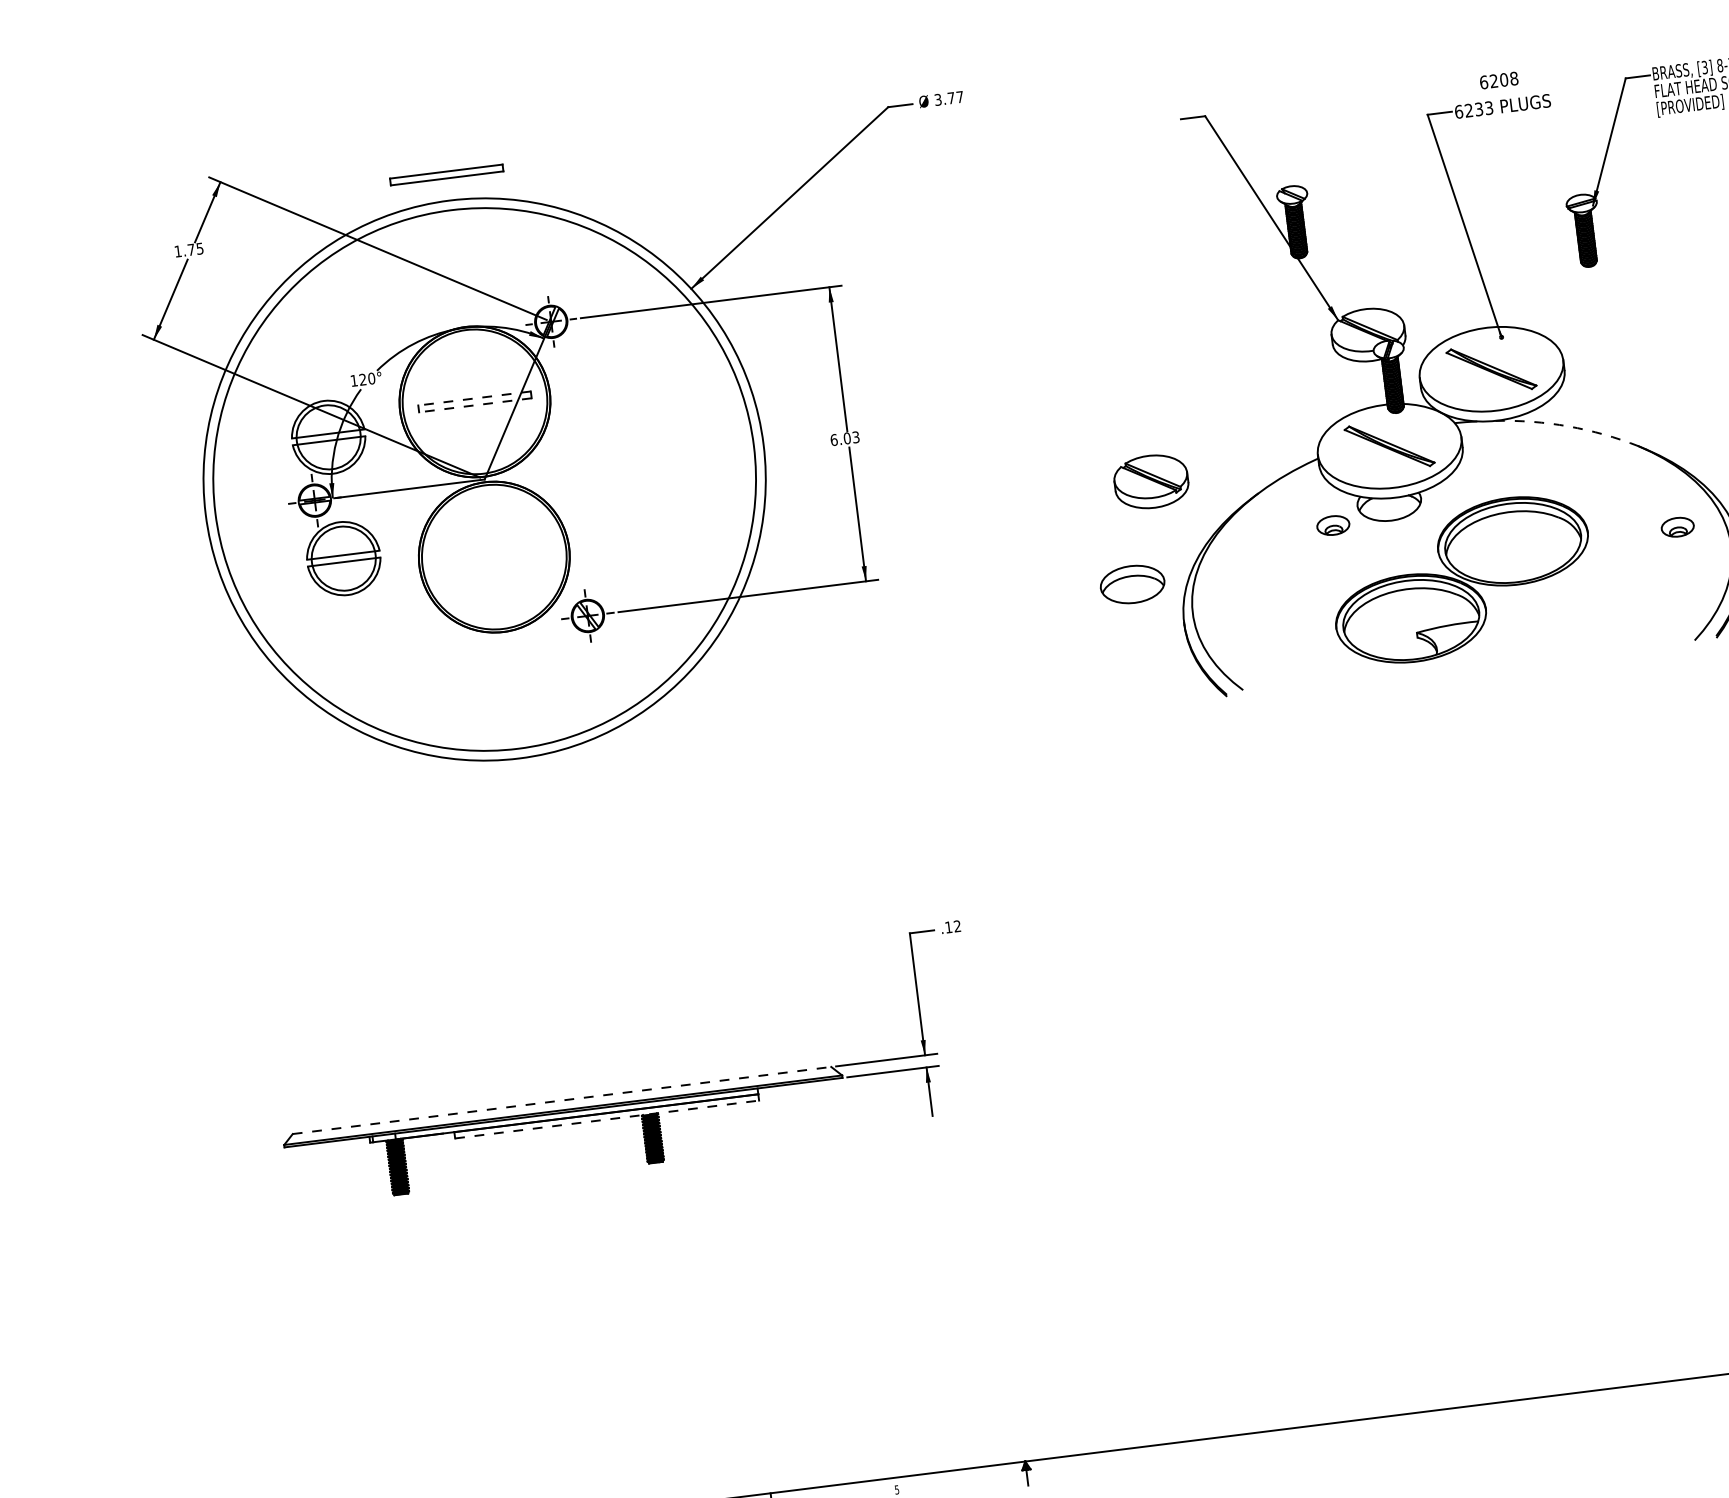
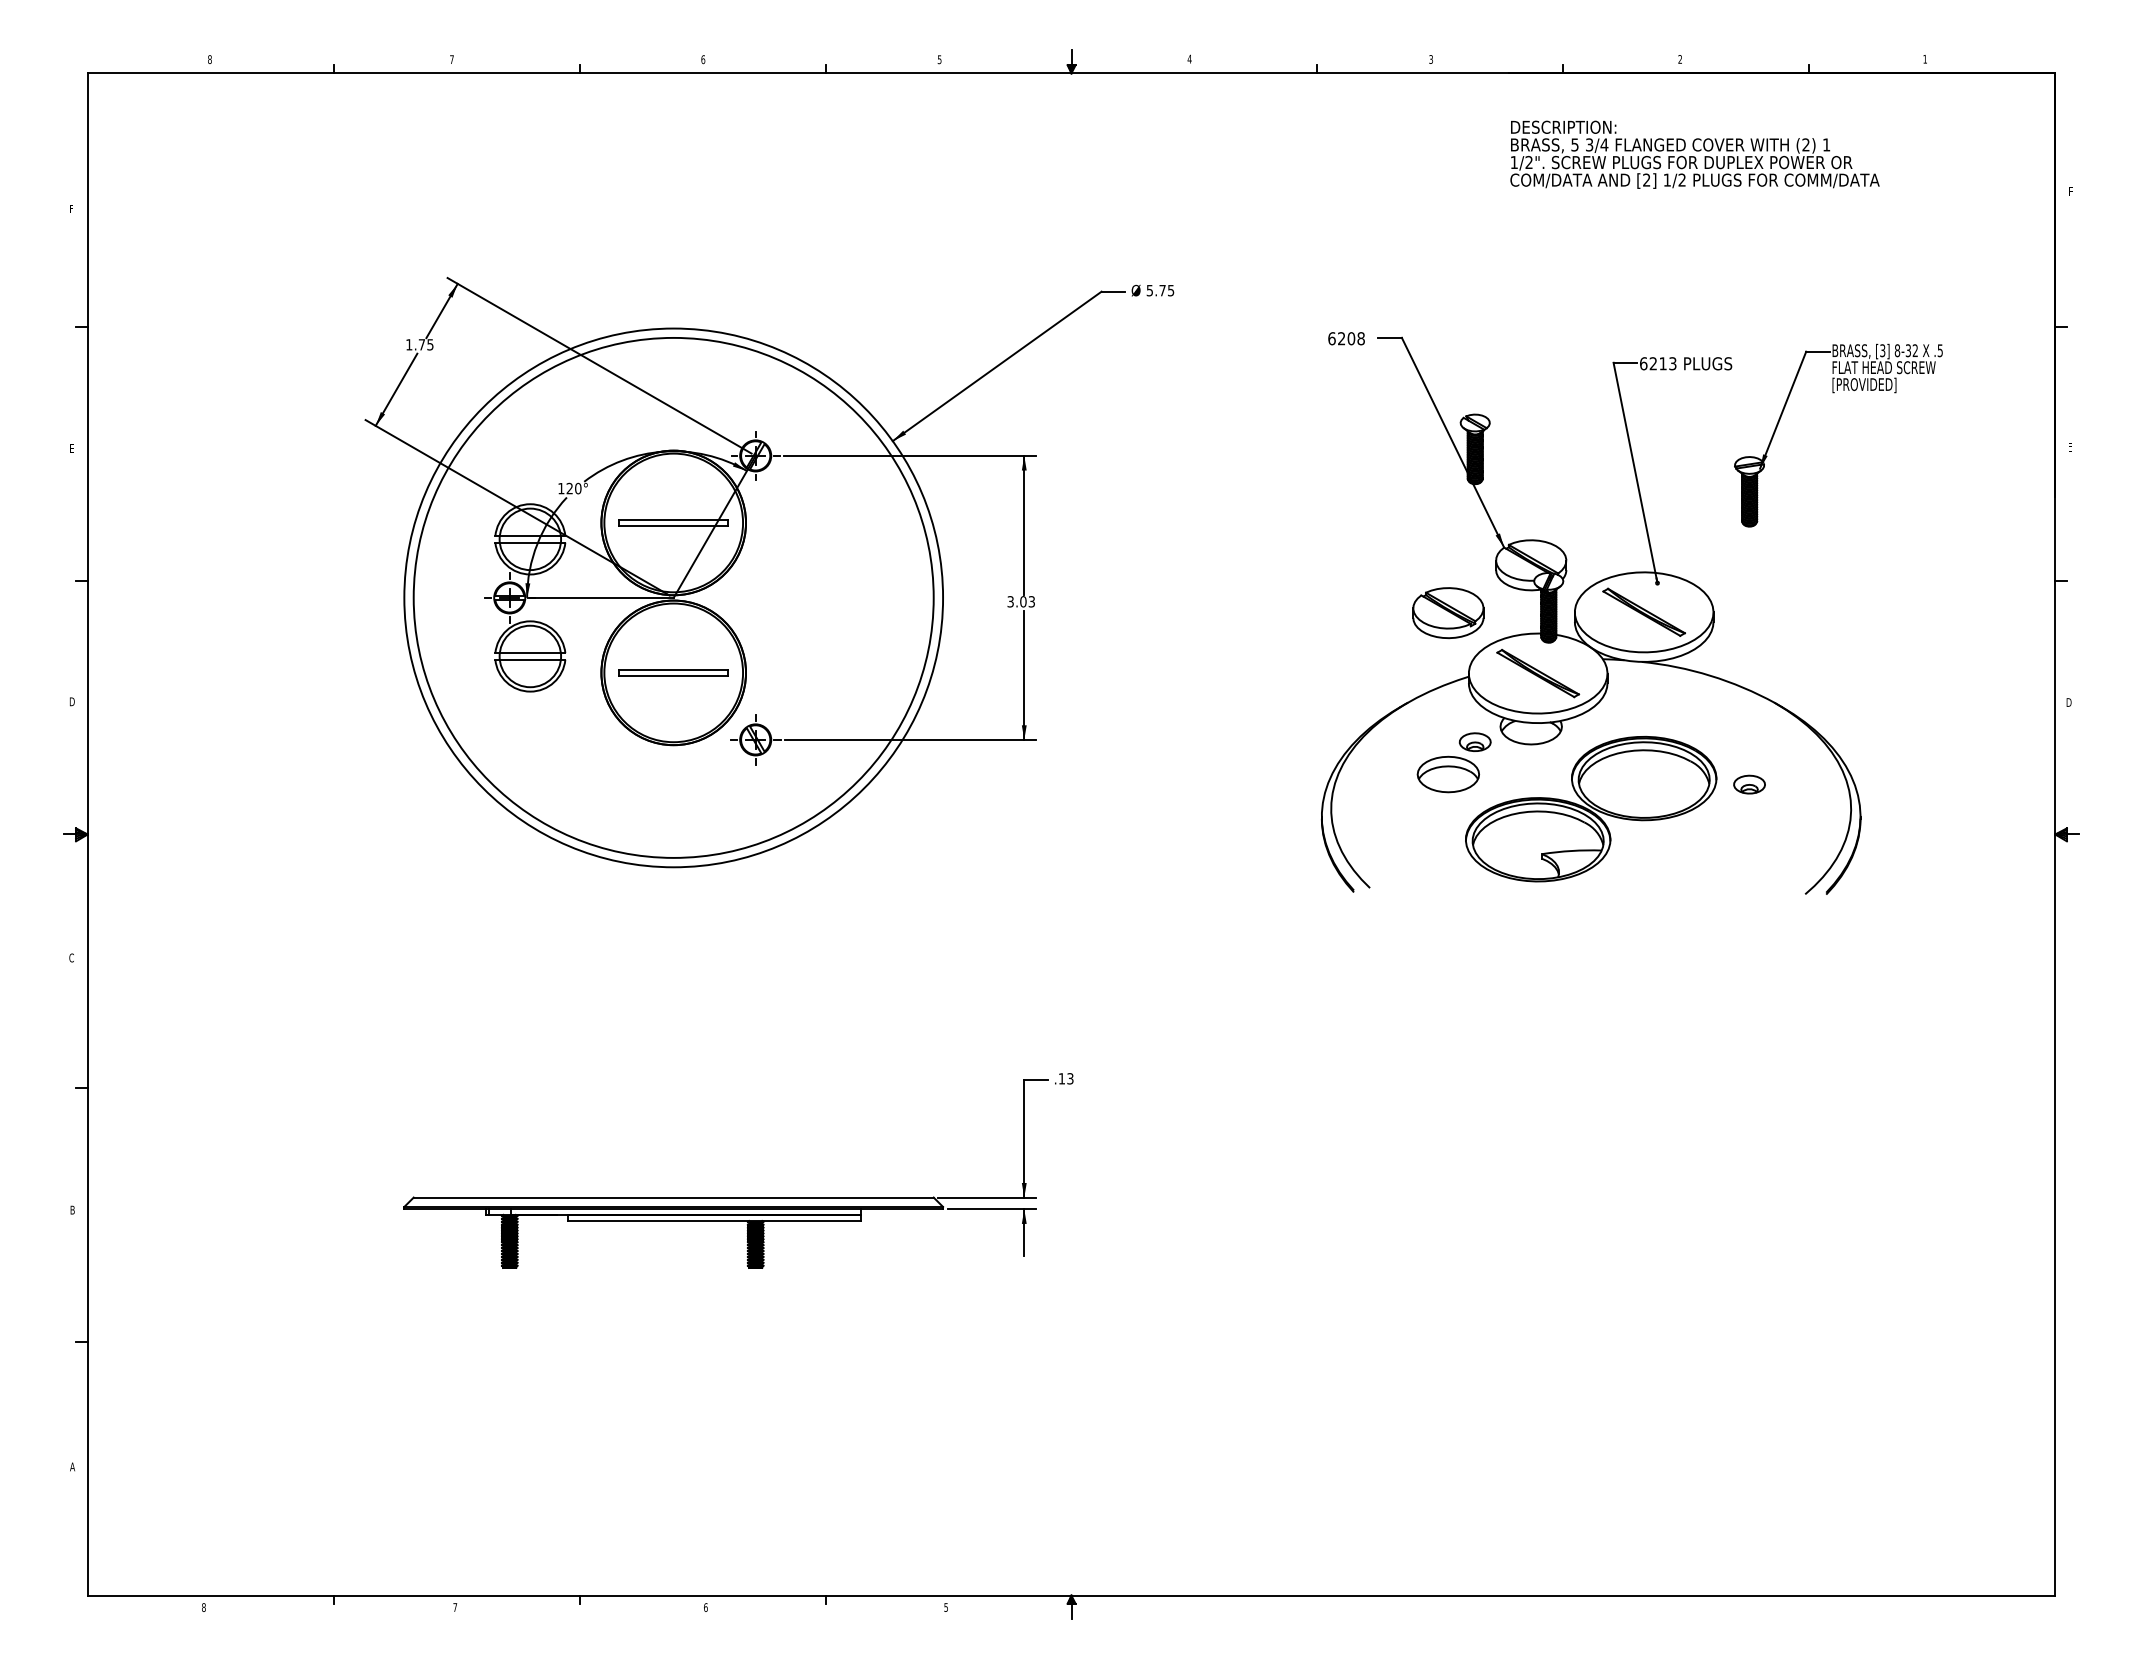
text: (1499, 80) -> (1346, 338), moved
text: (949, 98) -> (1160, 290), 3.77 -> 5.75
text: (1478, 109) -> (1662, 363), 6233 -> 6213
part: (446, 174) -> (673, 672), moved
line: (474, 398) -> (673, 519), dashed -> solid
line: (475, 405) -> (673, 526), dashed -> solid
arc: (1568, 426) -> (1710, 675), dashed -> solid
text: (833, 439) -> (1010, 601), 6.03 -> 3.03
part: (1151, 482) -> (1448, 613), moved
part: (1677, 527) -> (1749, 784), moved
part: (1131, 584) -> (1447, 774), moved
text: (957, 927) -> (1070, 1079), .12 -> .13
line: (562, 1100) -> (674, 1197), dashed -> solid
line: (607, 1120) -> (714, 1221), dashed -> solid

